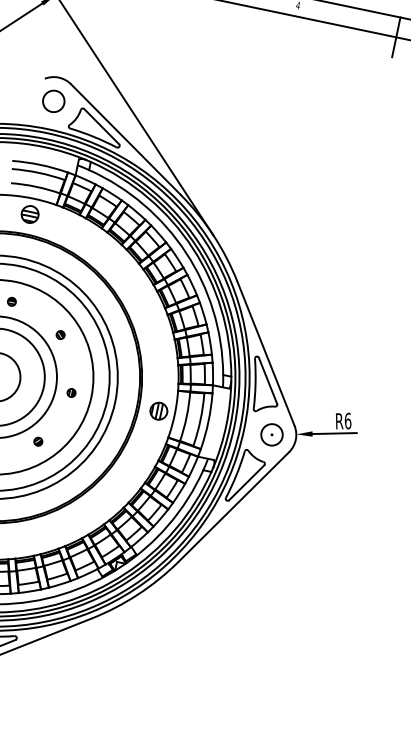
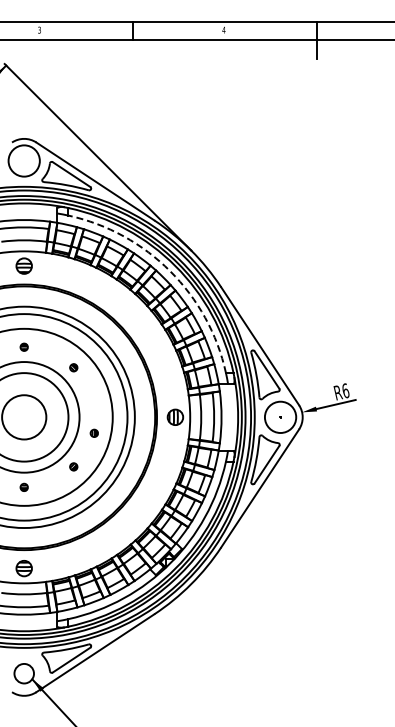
circle: (54, 100) -> (24, 160), size x1.6
arc: (186, 253) -> (170, 271), solid -> dashed
part: (70, 391) -> (93, 432), moved
circle: (271, 435) -> (280, 417), size x1.6

